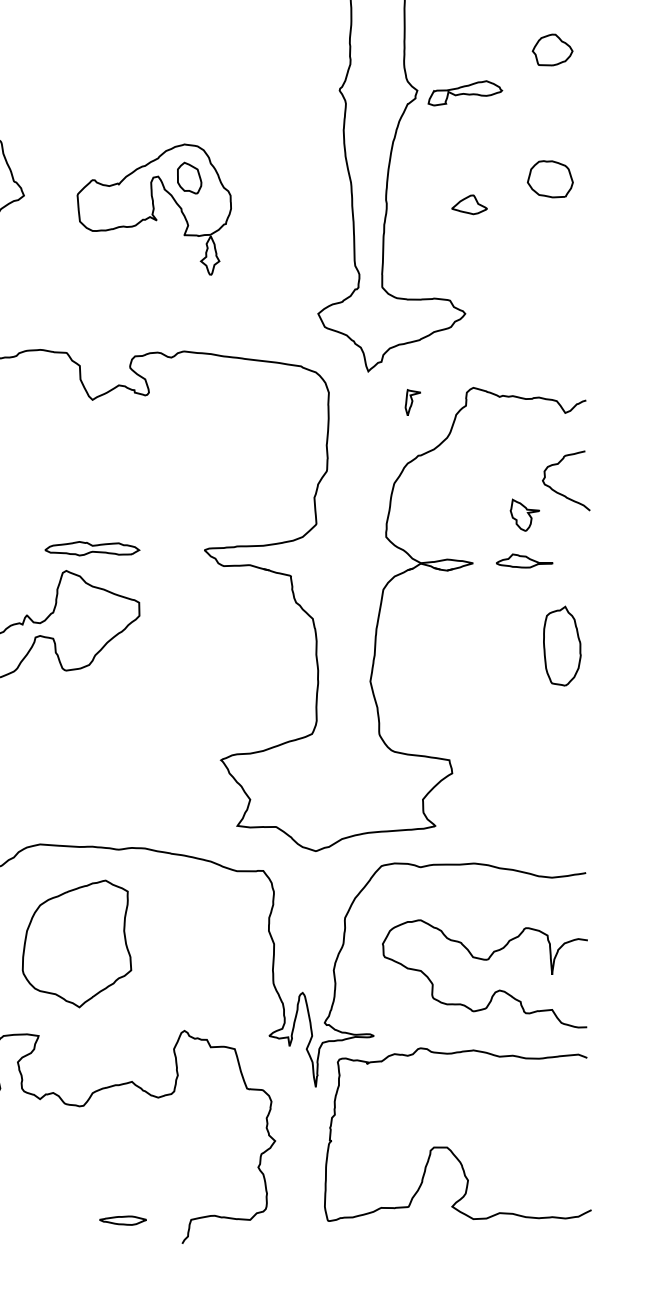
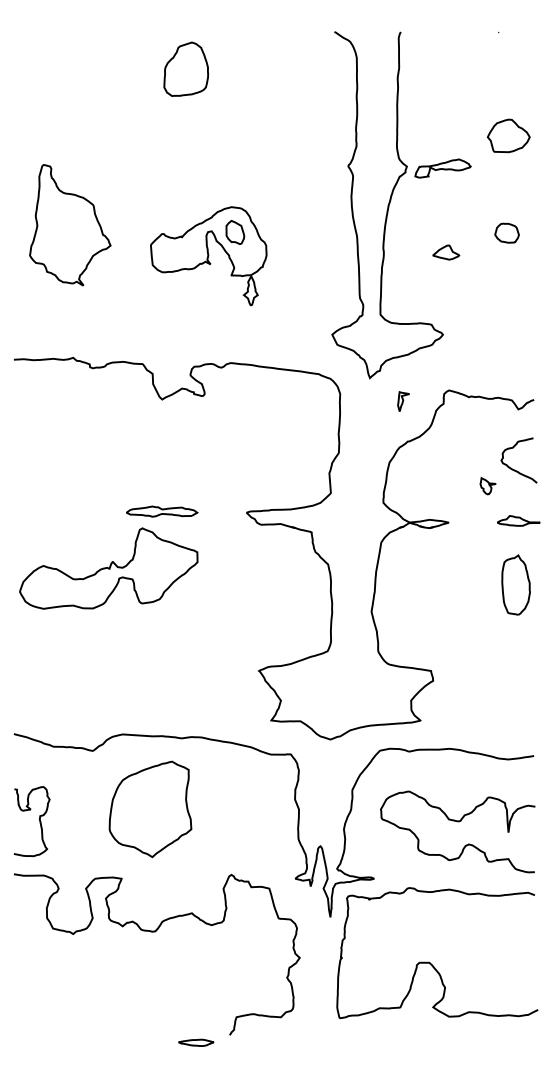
part: (552, 49) -> (508, 135), size x1.4
part: (549, 178) -> (506, 232), size x0.7
part: (524, 514) -> (487, 485), size x0.7
part: (524, 560) -> (518, 520), moved
part: (123, 1220) -> (196, 1042), moved

